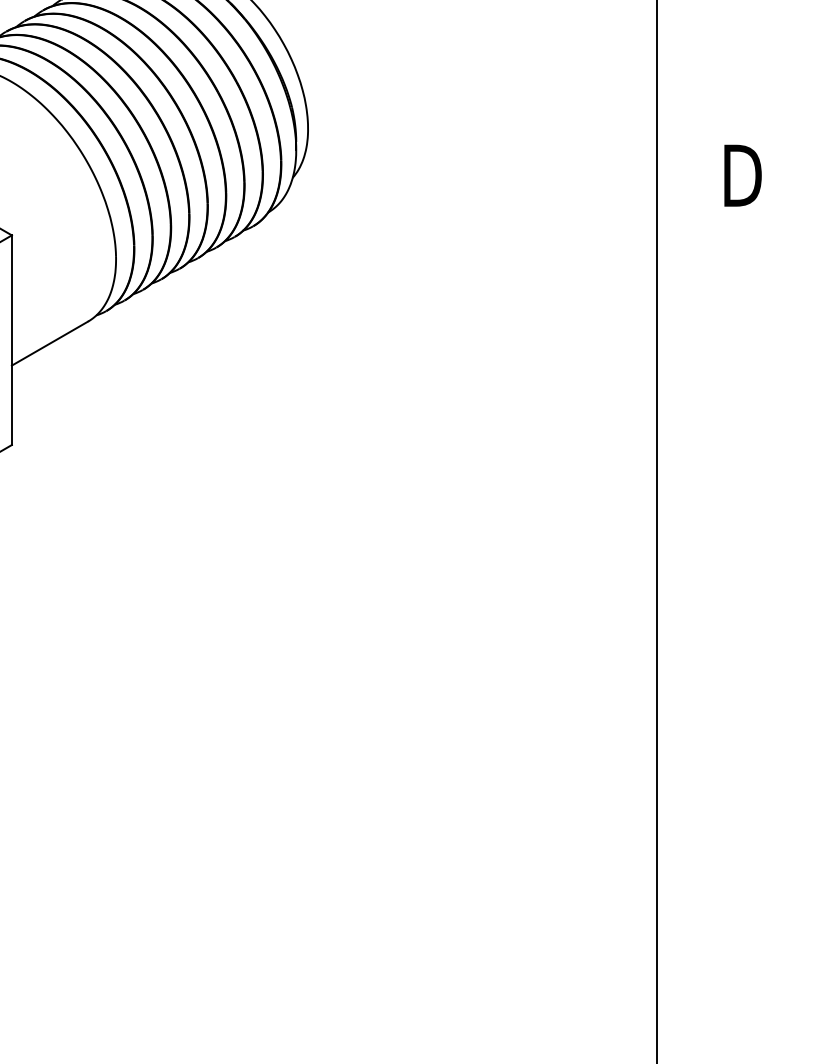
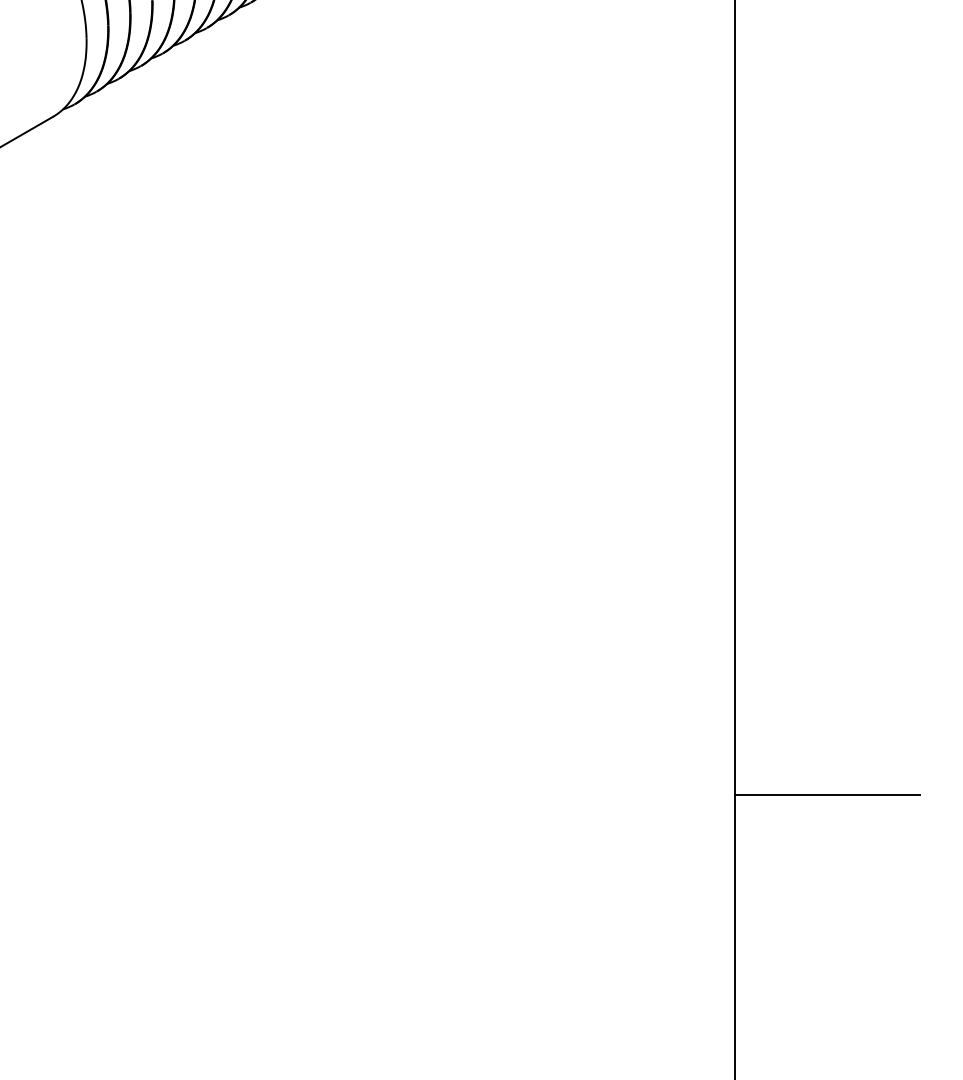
line: (733, 887) -> (826, 795), added

